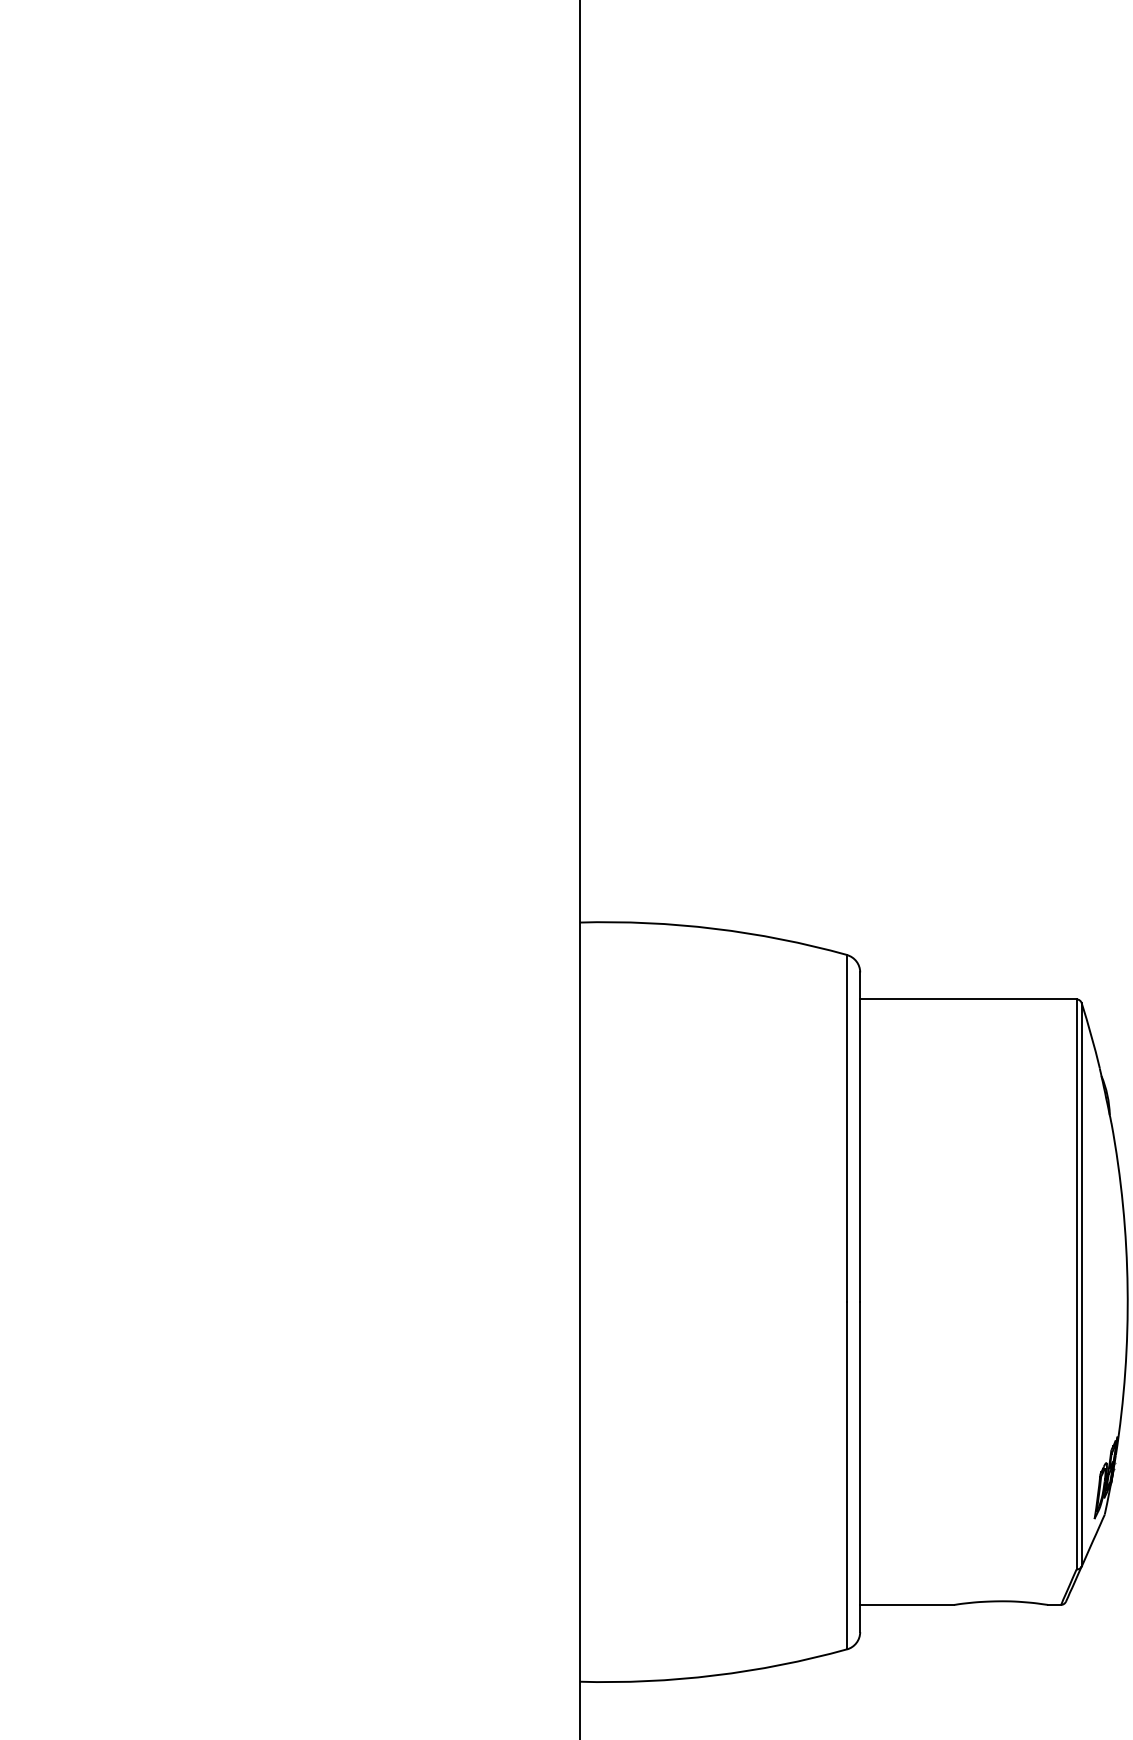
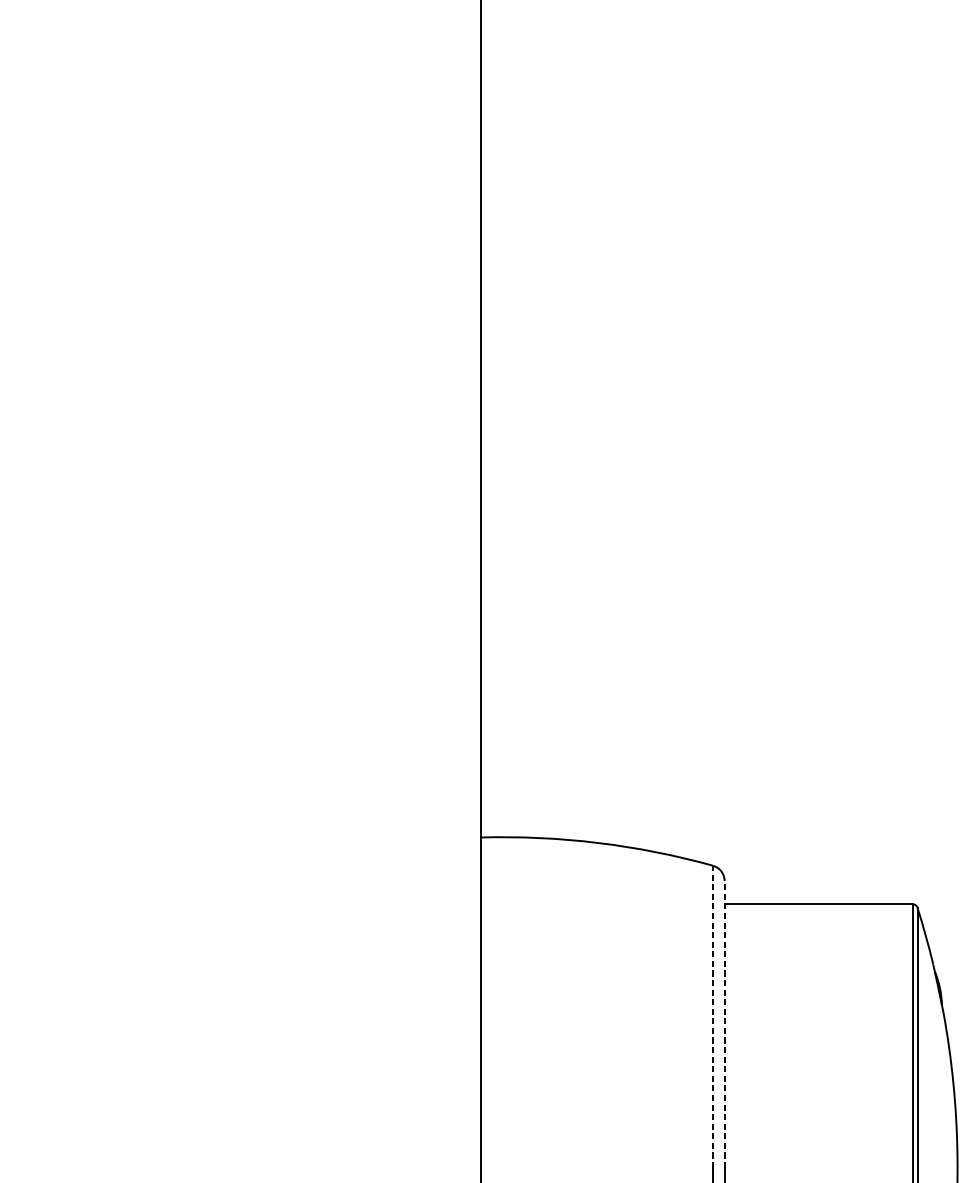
line: (847, 1128) -> (713, 1016), solid -> dashed
line: (860, 1137) -> (724, 1024), solid -> dashed

